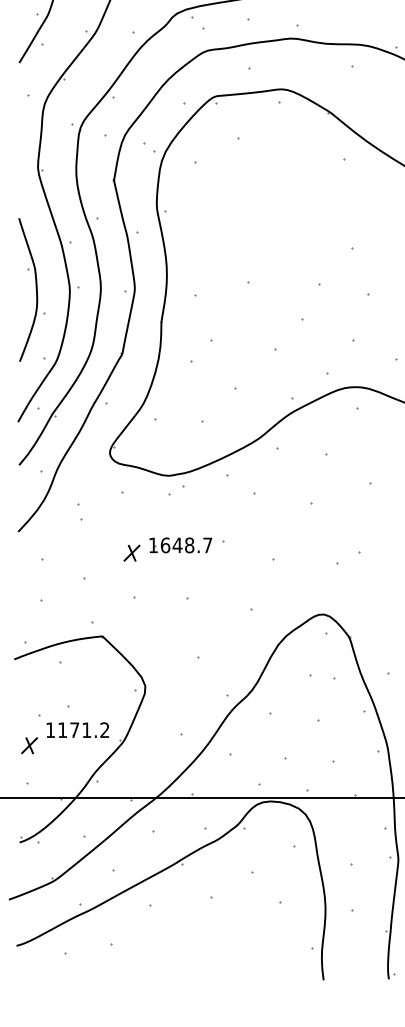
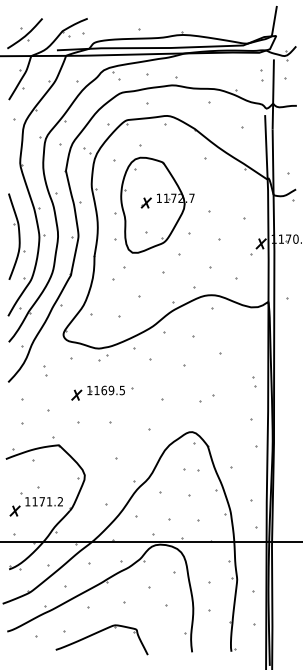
part: (261, 236) -> (154, 204), added
text: (186, 545) -> (109, 390), 1648.7 -> 1169.5
part: (168, 949) -> (98, 633), added

